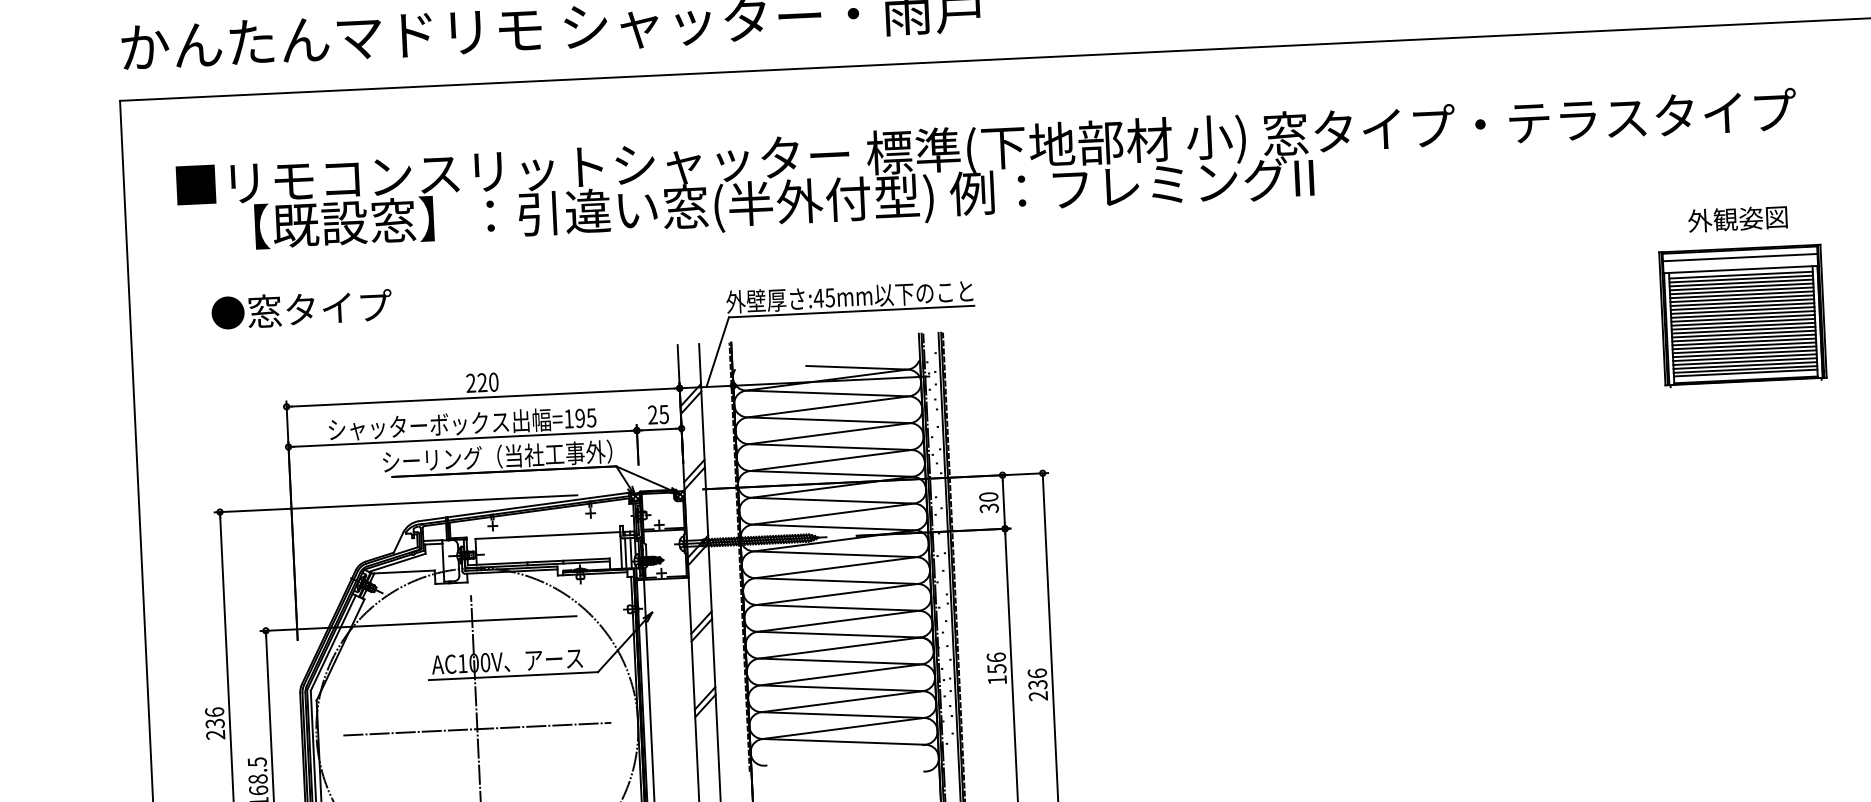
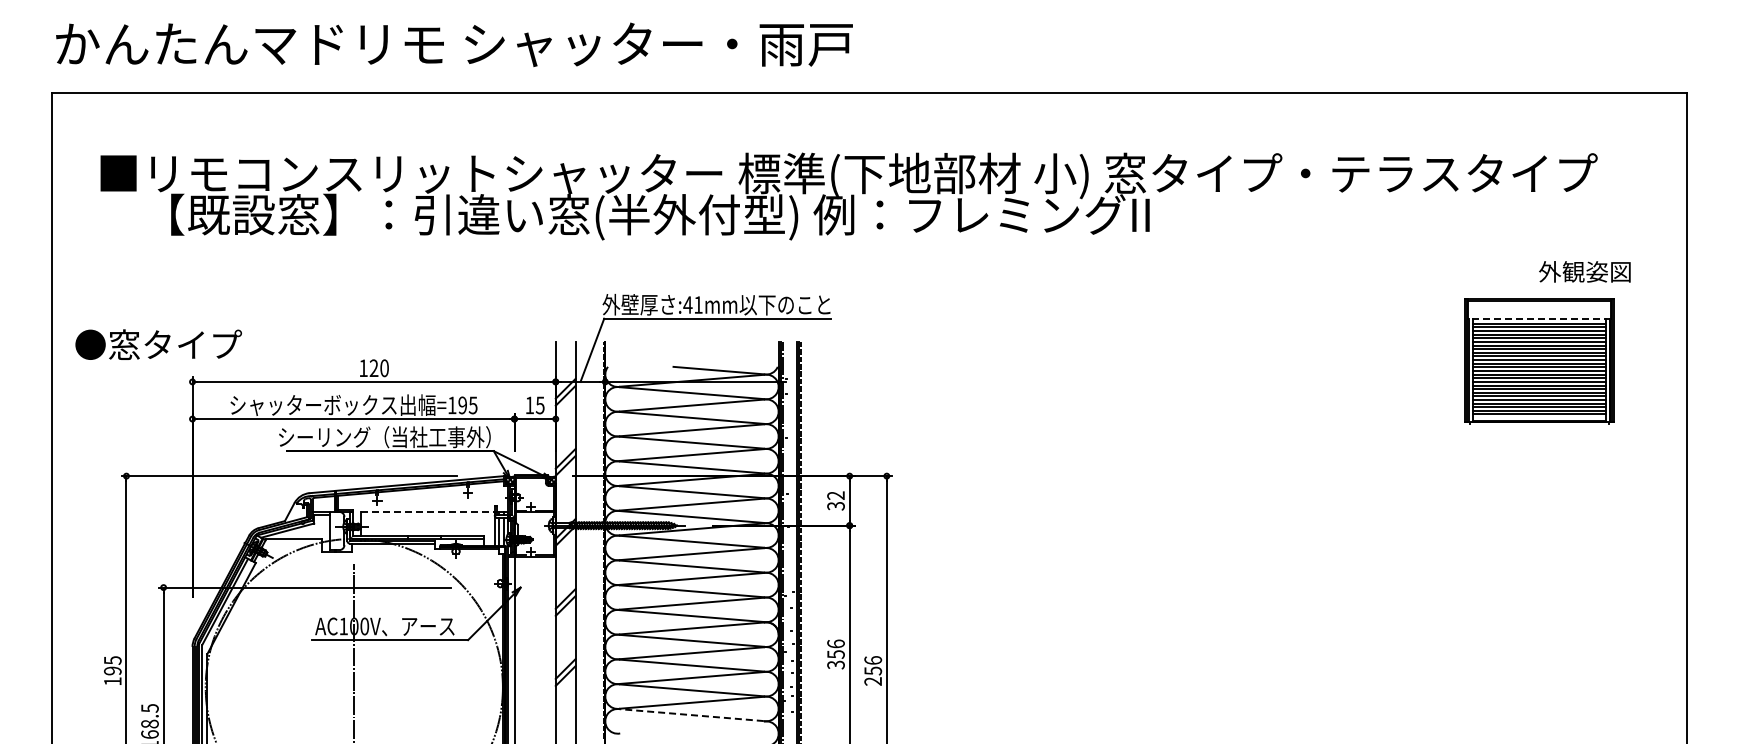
text: (1737, 218) -> (1584, 271), moved
line: (1740, 257) -> (1539, 307), removed
line: (1739, 269) -> (1538, 318), solid -> dashed
text: (830, 297) -> (698, 304), :45mm -> :41mm
text: (301, 309) -> (158, 344), moved
text: (470, 382) -> (363, 367), 220 -> 120
text: (652, 414) -> (529, 404), 25 -> 15
text: (988, 496) -> (835, 495), 30 -> 32
line: (547, 535) -> (427, 511), solid -> dashed
text: (996, 679) -> (835, 664), 156 -> 356
text: (1037, 684) -> (872, 670), 236 -> 256
text: (214, 723) -> (112, 670), 236 -> 195
line: (477, 729) -> (354, 687), removed
line: (843, 742) -> (691, 715), solid -> dashed

